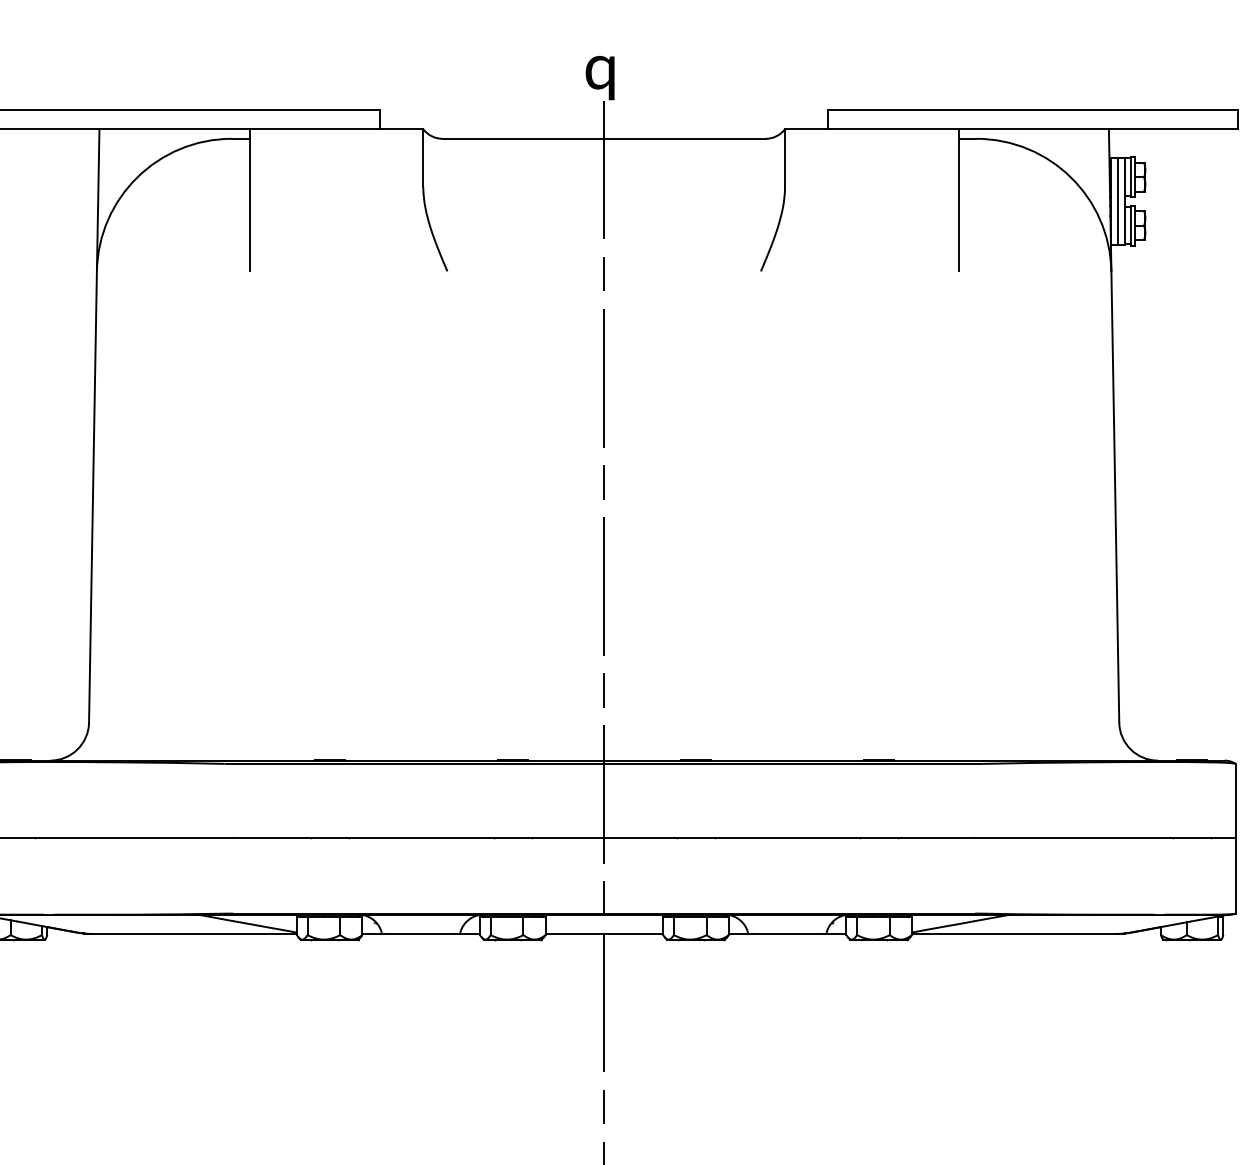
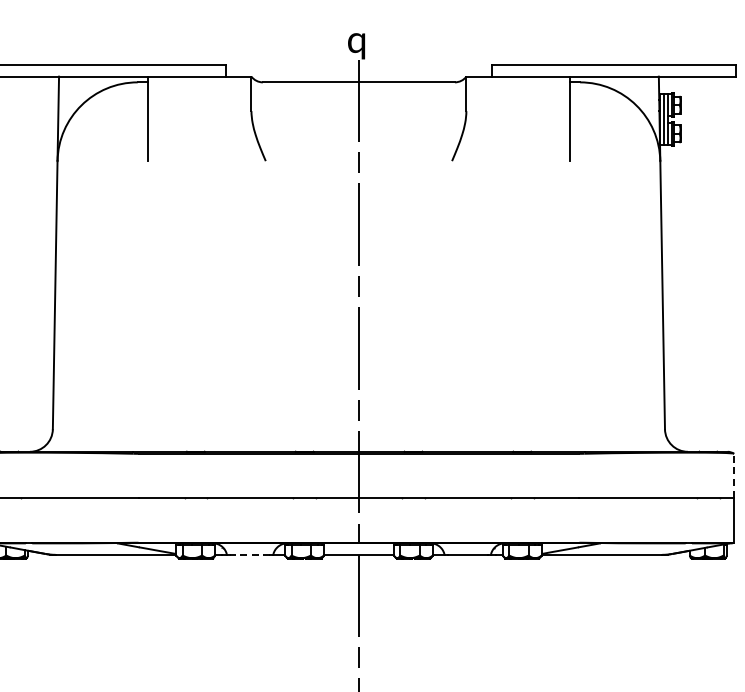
line: (1236, 800) -> (734, 475), solid -> dashed
line: (419, 933) -> (249, 554), solid -> dashed

